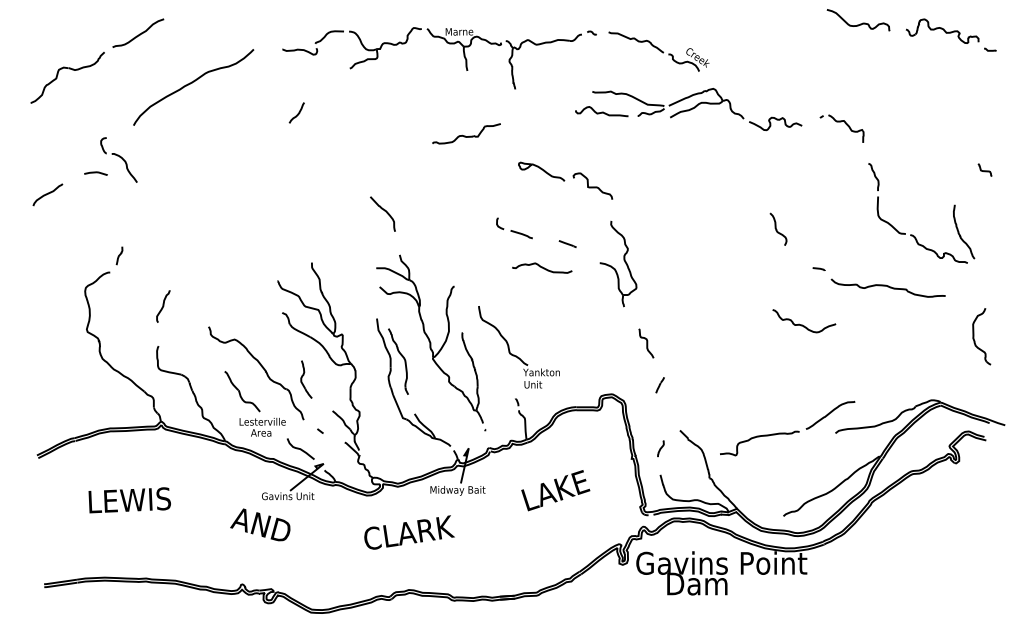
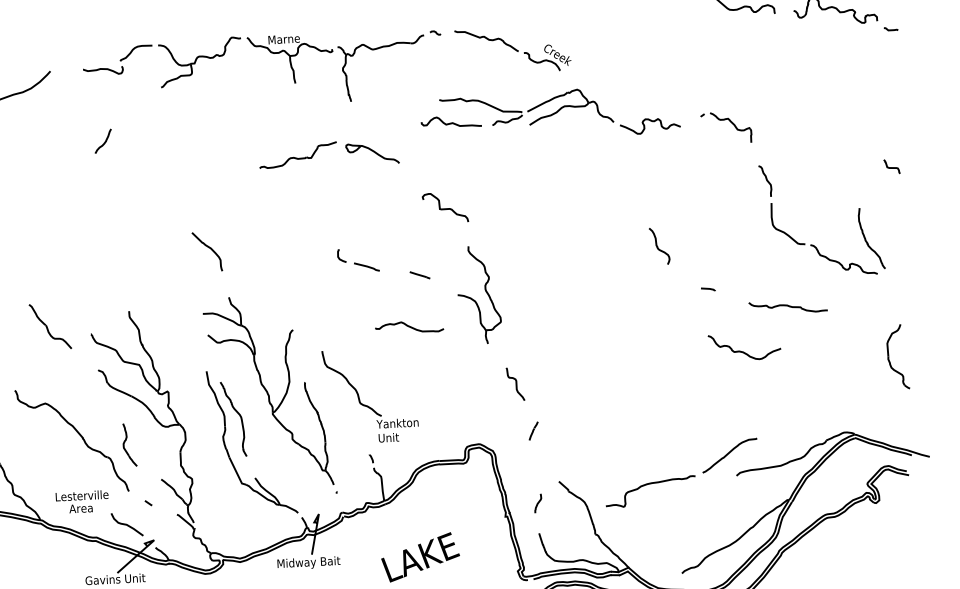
part: (541, 171) -> (372, 153), moved
curve: (542, 267) -> (409, 326), moved
part: (887, 287) -> (787, 306), size x0.6
curve: (802, 324) -> (742, 350), moved
part: (242, 391) -> (50, 326), moved

